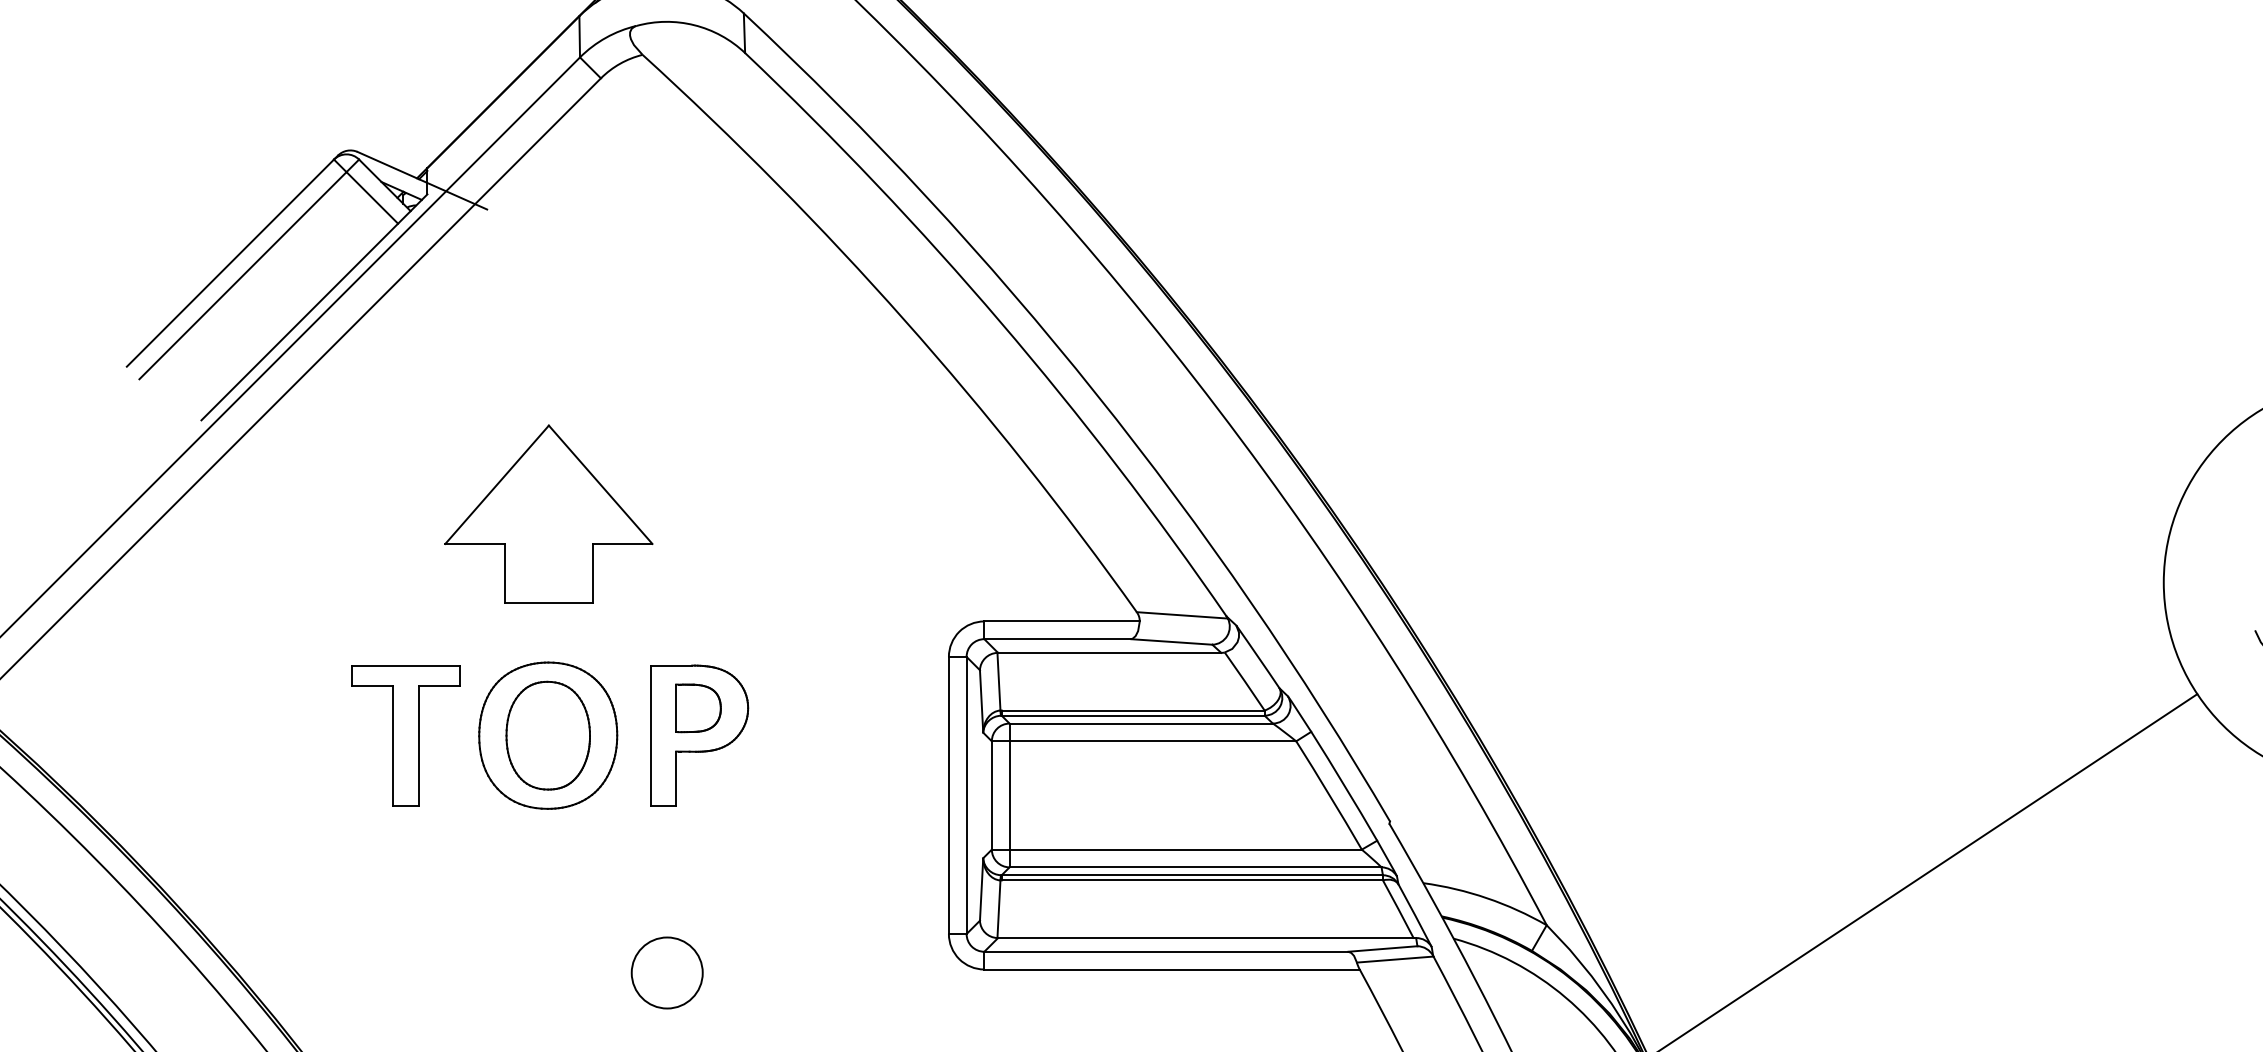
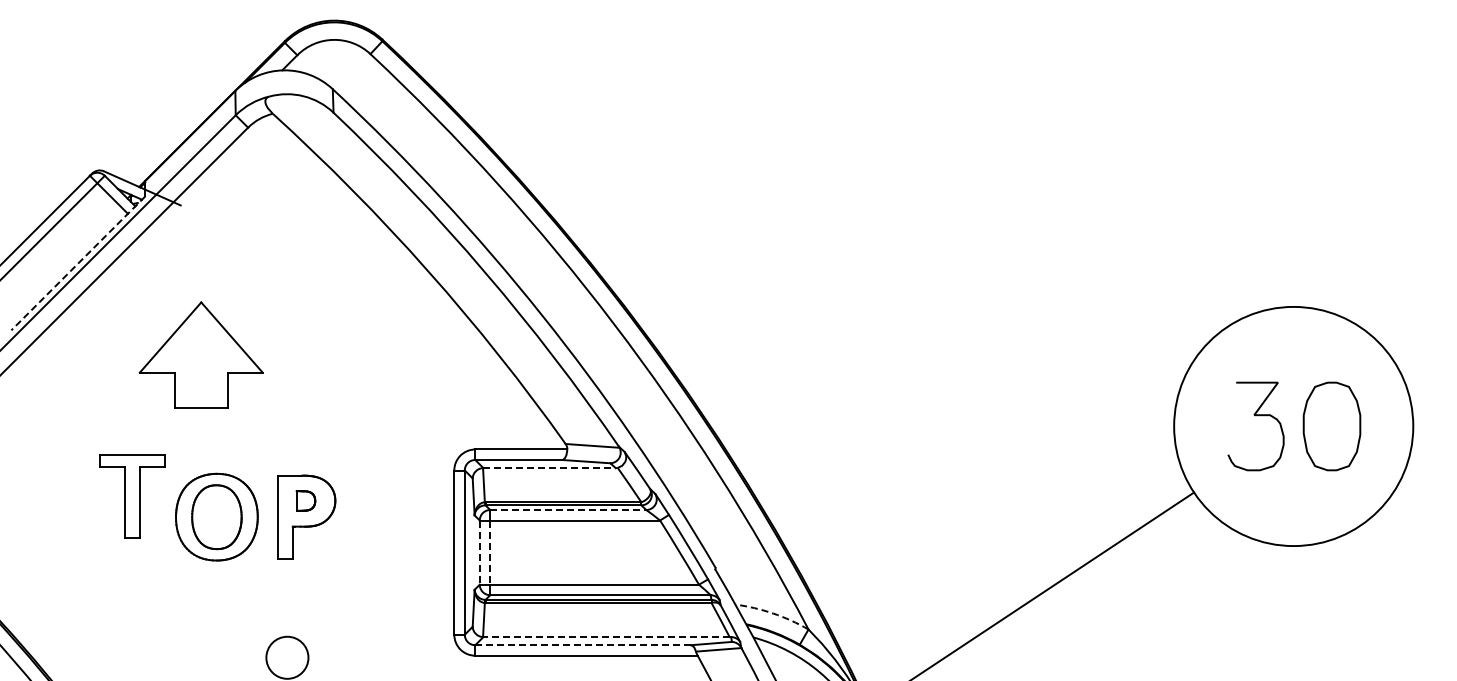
line: (314, 307) -> (78, 263), solid -> dashed
part: (547, 513) -> (200, 354), moved
line: (1111, 653) -> (550, 468), solid -> dashed
part: (697, 707) -> (305, 500), size x0.7
line: (1141, 724) -> (568, 510), solid -> dashed
part: (405, 736) -> (132, 496), moved
line: (991, 796) -> (479, 553), solid -> dashed
line: (1009, 796) -> (490, 553), solid -> dashed
arc: (1487, 898) -> (773, 613), solid -> dashed
line: (1205, 938) -> (606, 637), solid -> dashed
line: (1166, 952) -> (583, 645), solid -> dashed

